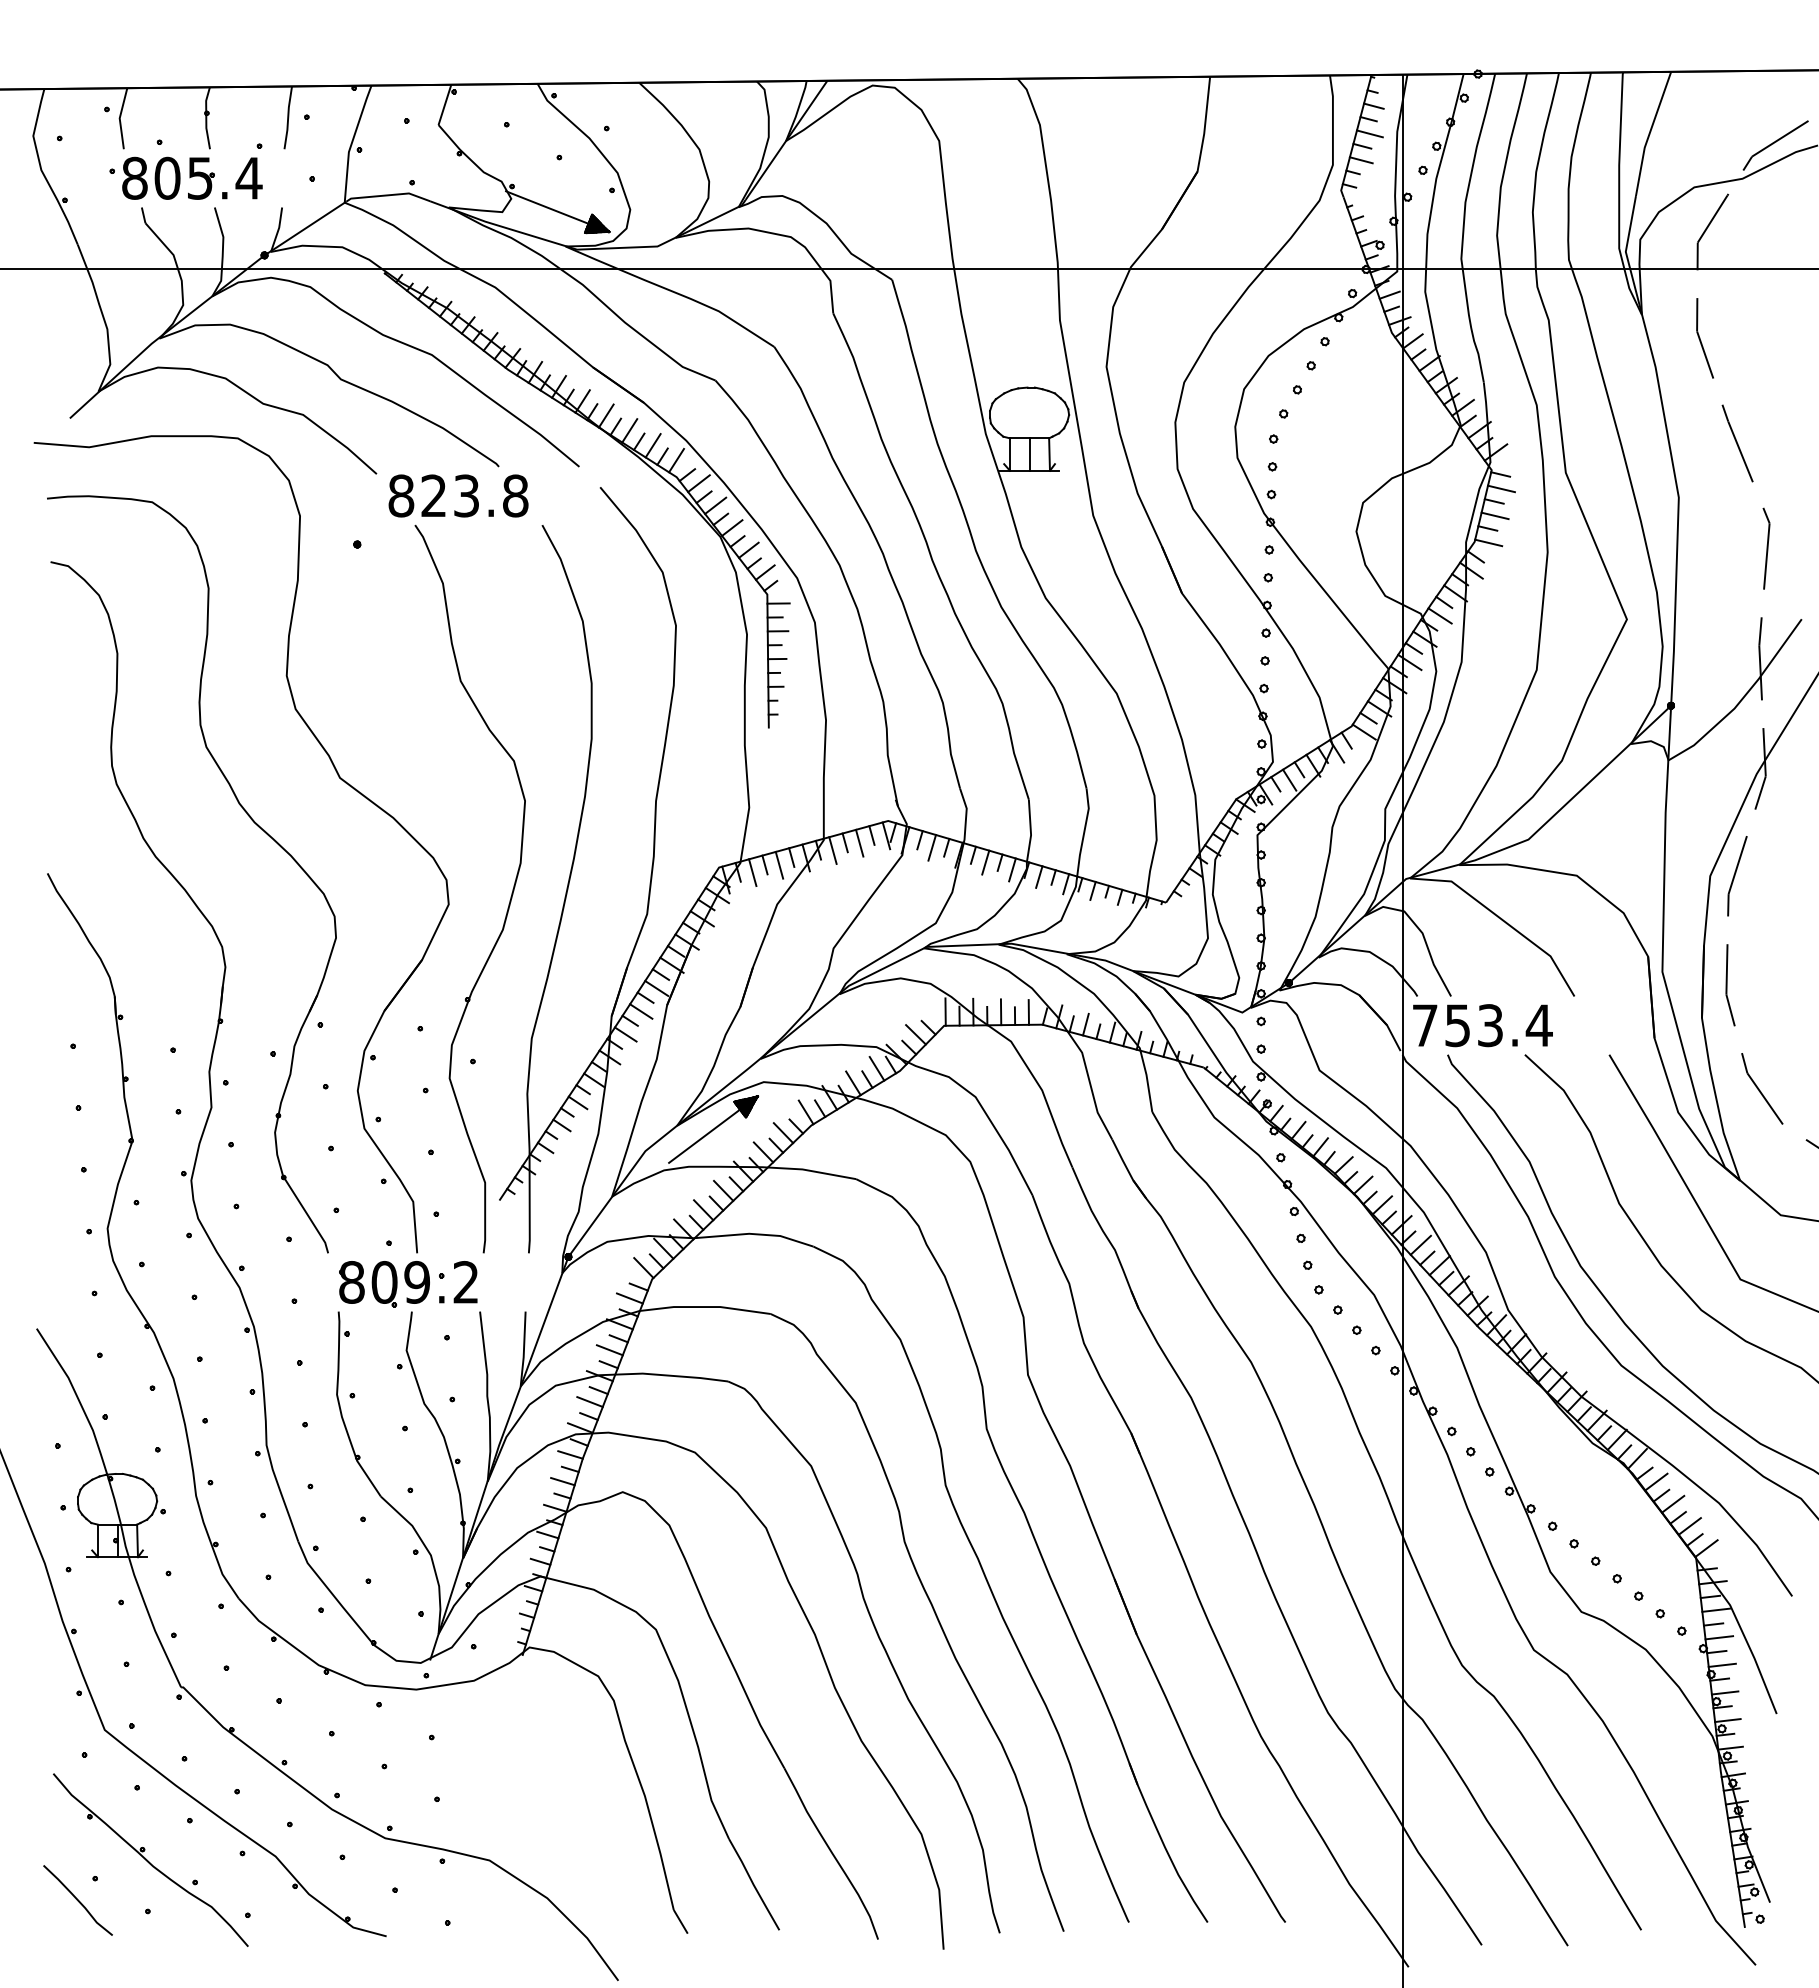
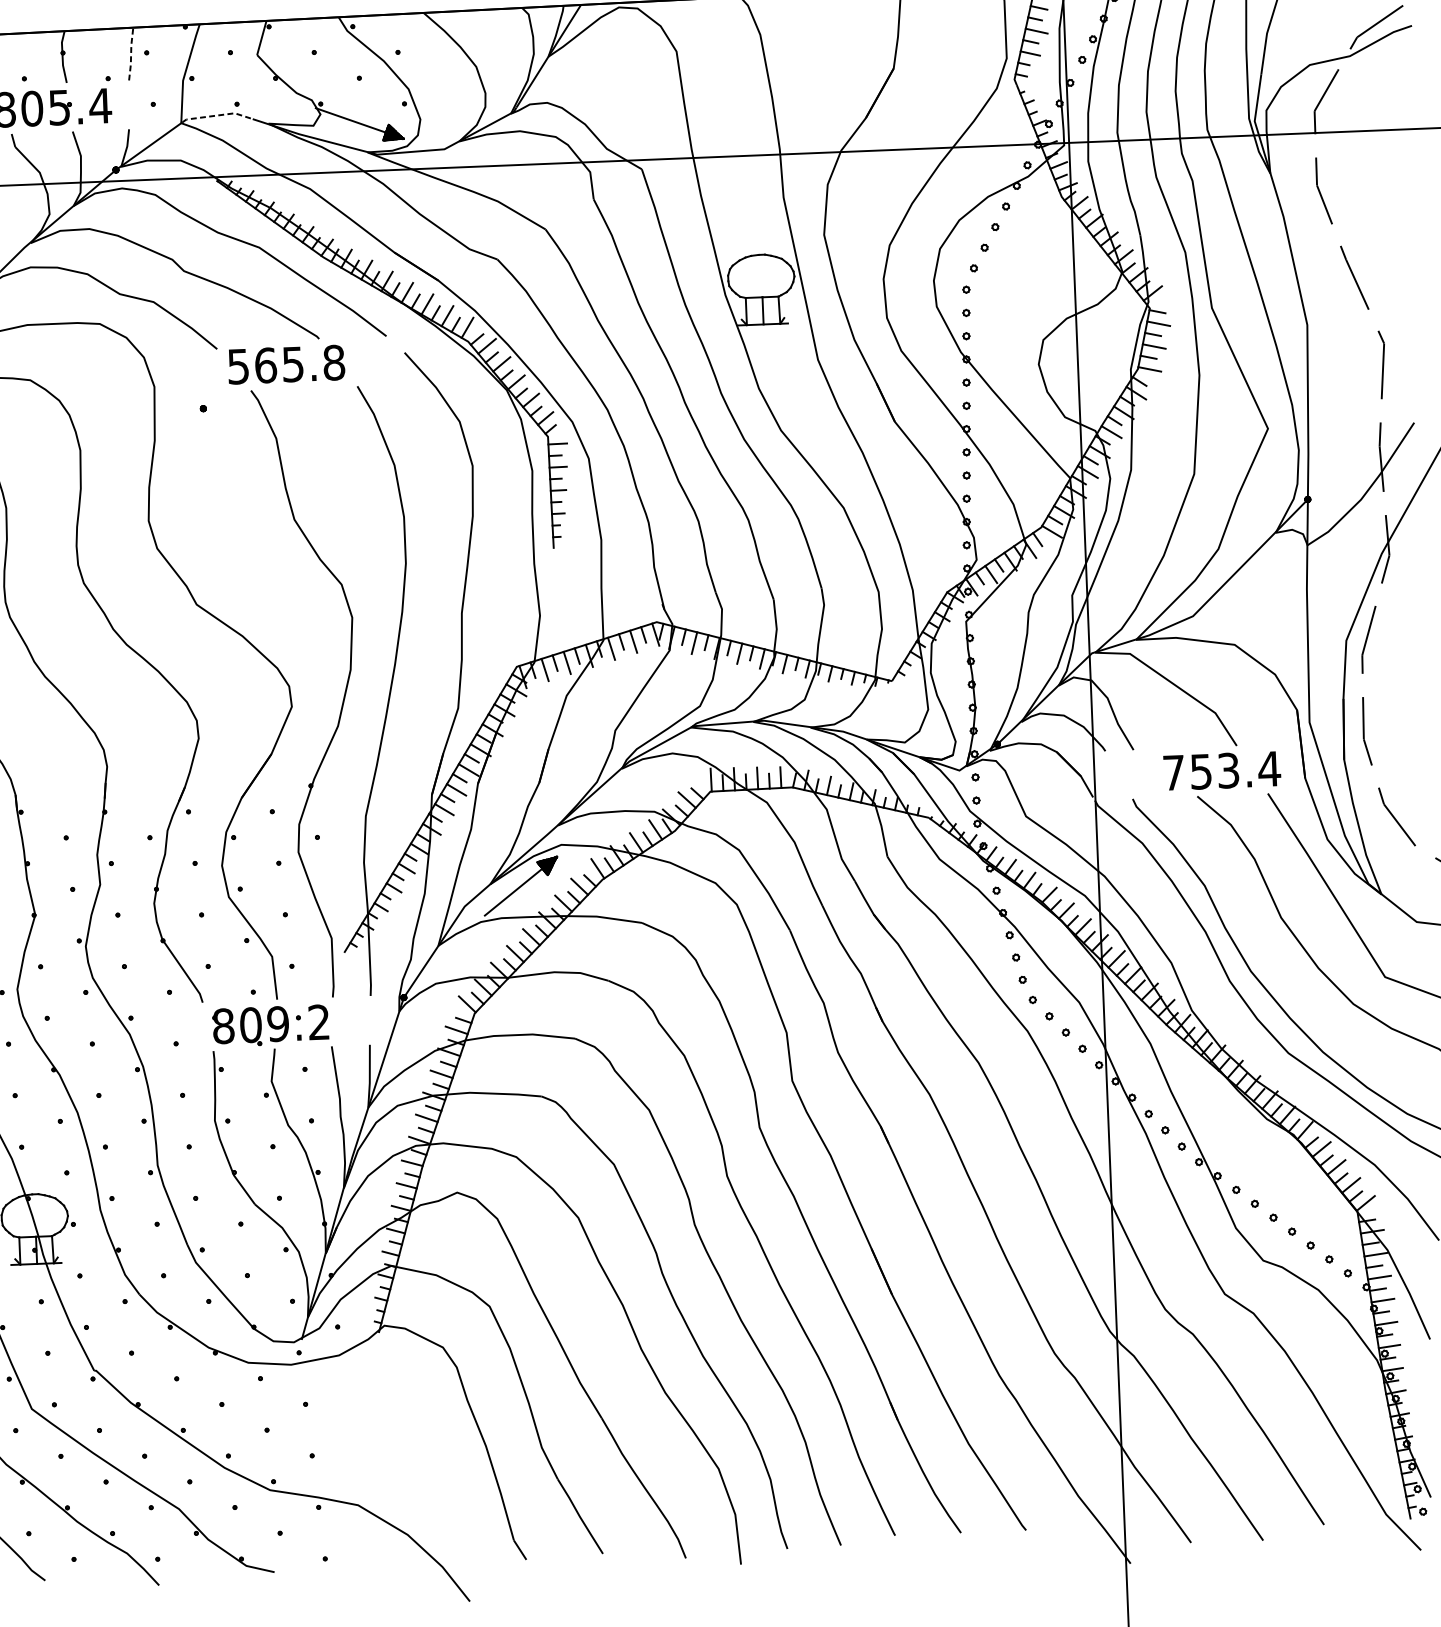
line: (288, 117) -> (131, 53), solid -> dashed
line: (388, 195) -> (217, 115), solid -> dashed
text: (433, 495) -> (265, 365), 823.8 -> 565.8
text: (1482, 1025) -> (1221, 770), moved

